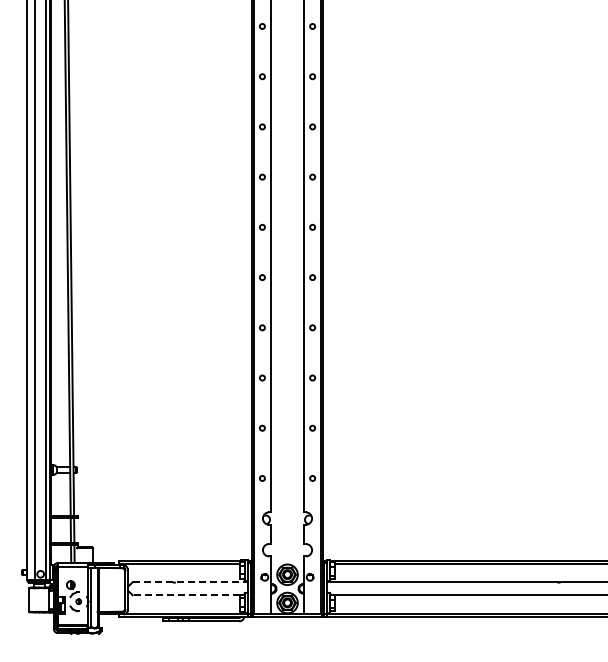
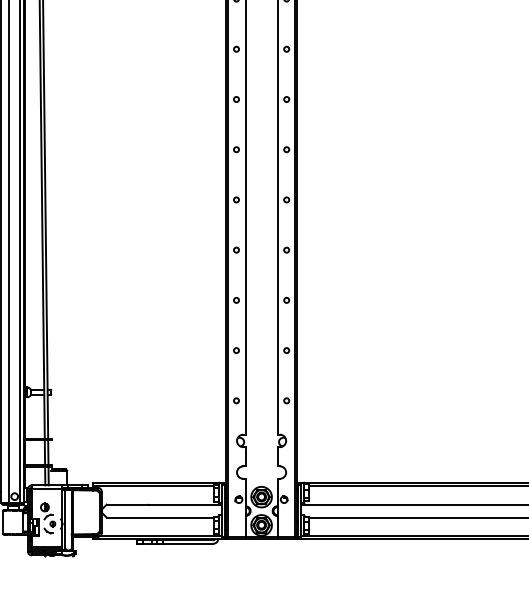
line: (190, 582) -> (164, 504), dashed -> solid
line: (186, 595) -> (160, 517), dashed -> solid

